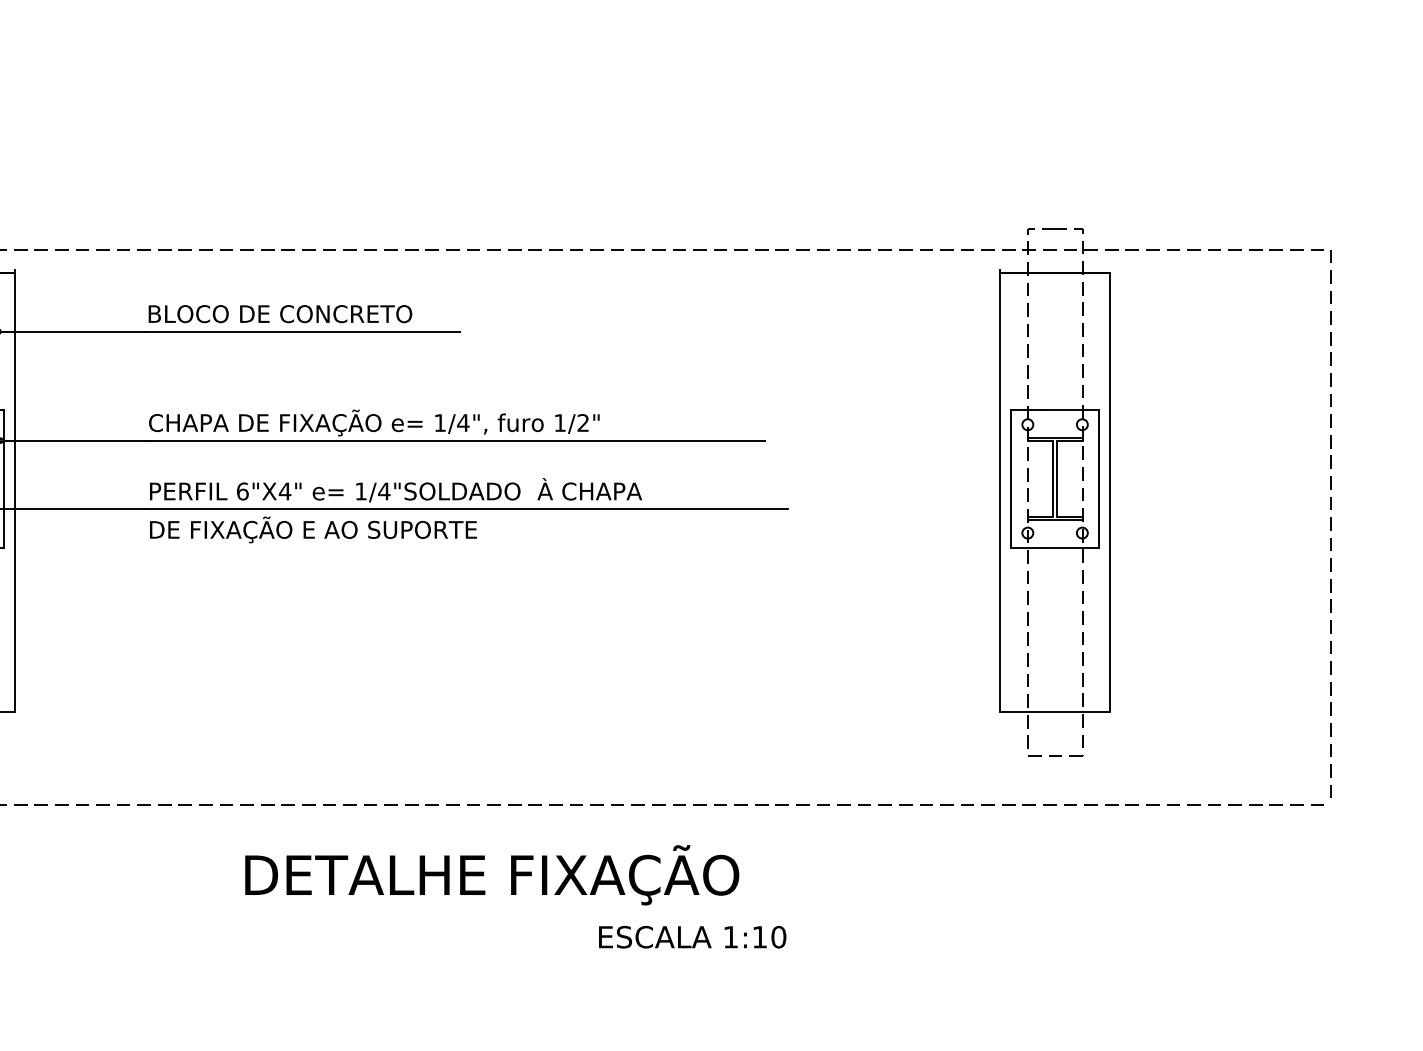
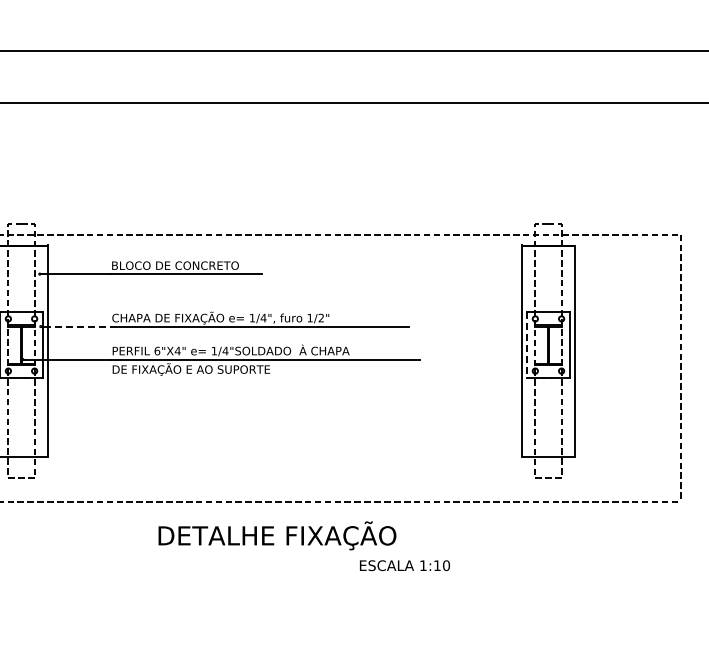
line: (76, 440) -> (77, 326), solid -> dashed
line: (1011, 479) -> (527, 345), solid -> dashed
text: (693, 936) -> (405, 565), moved

